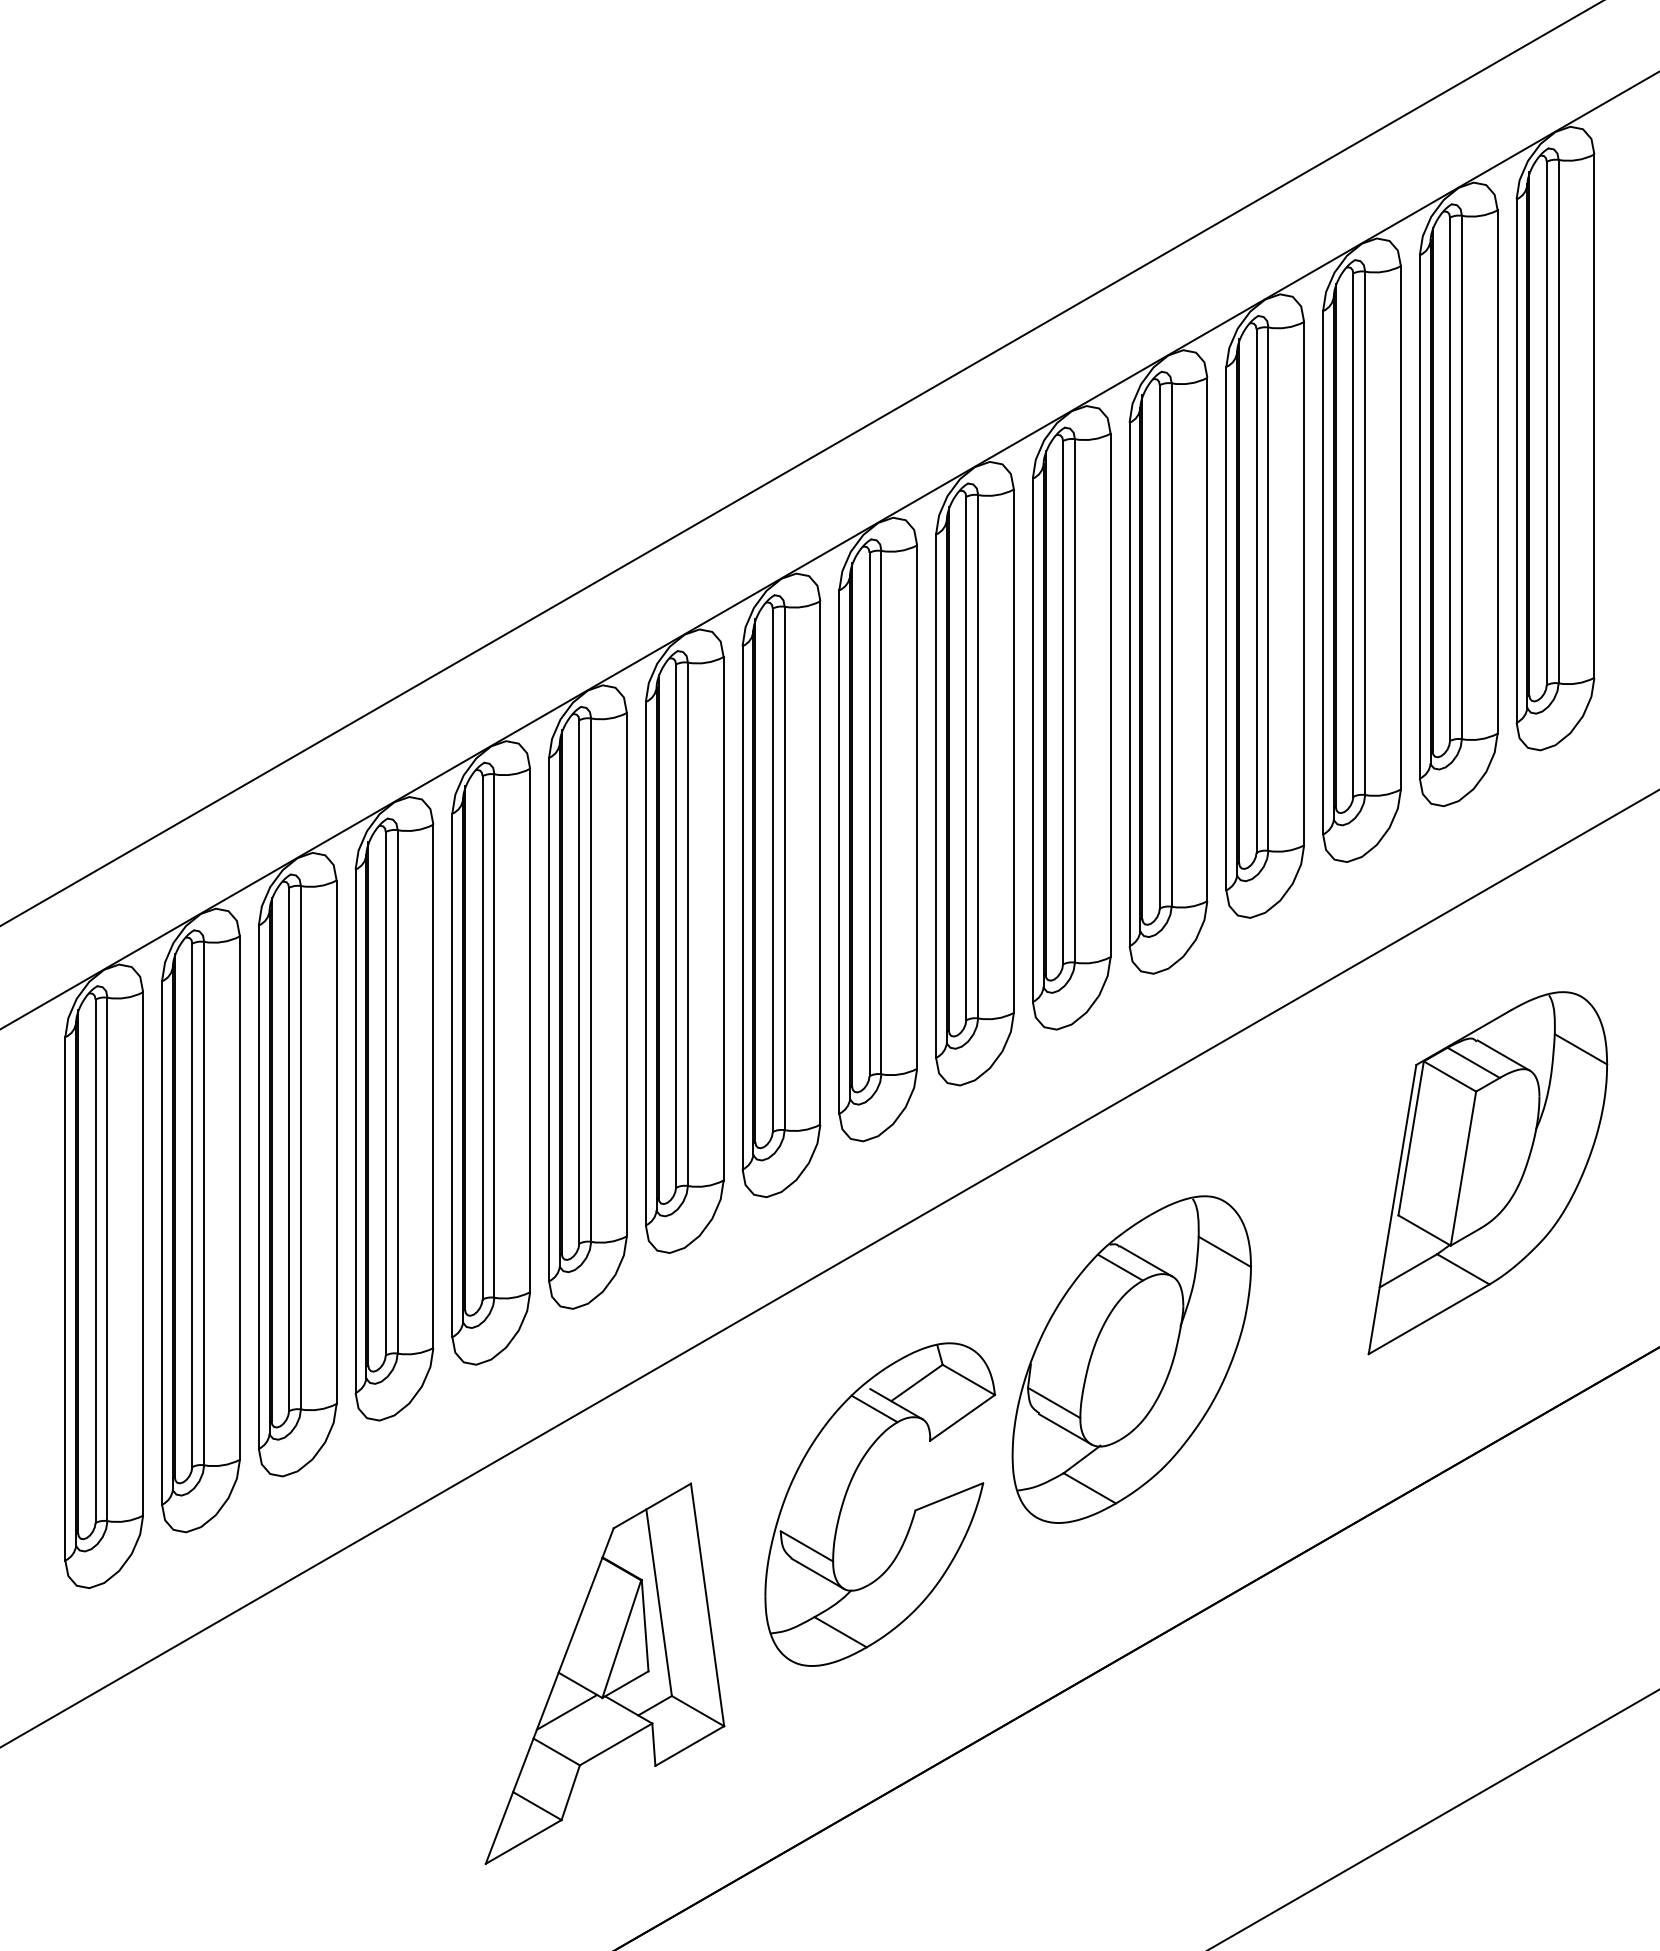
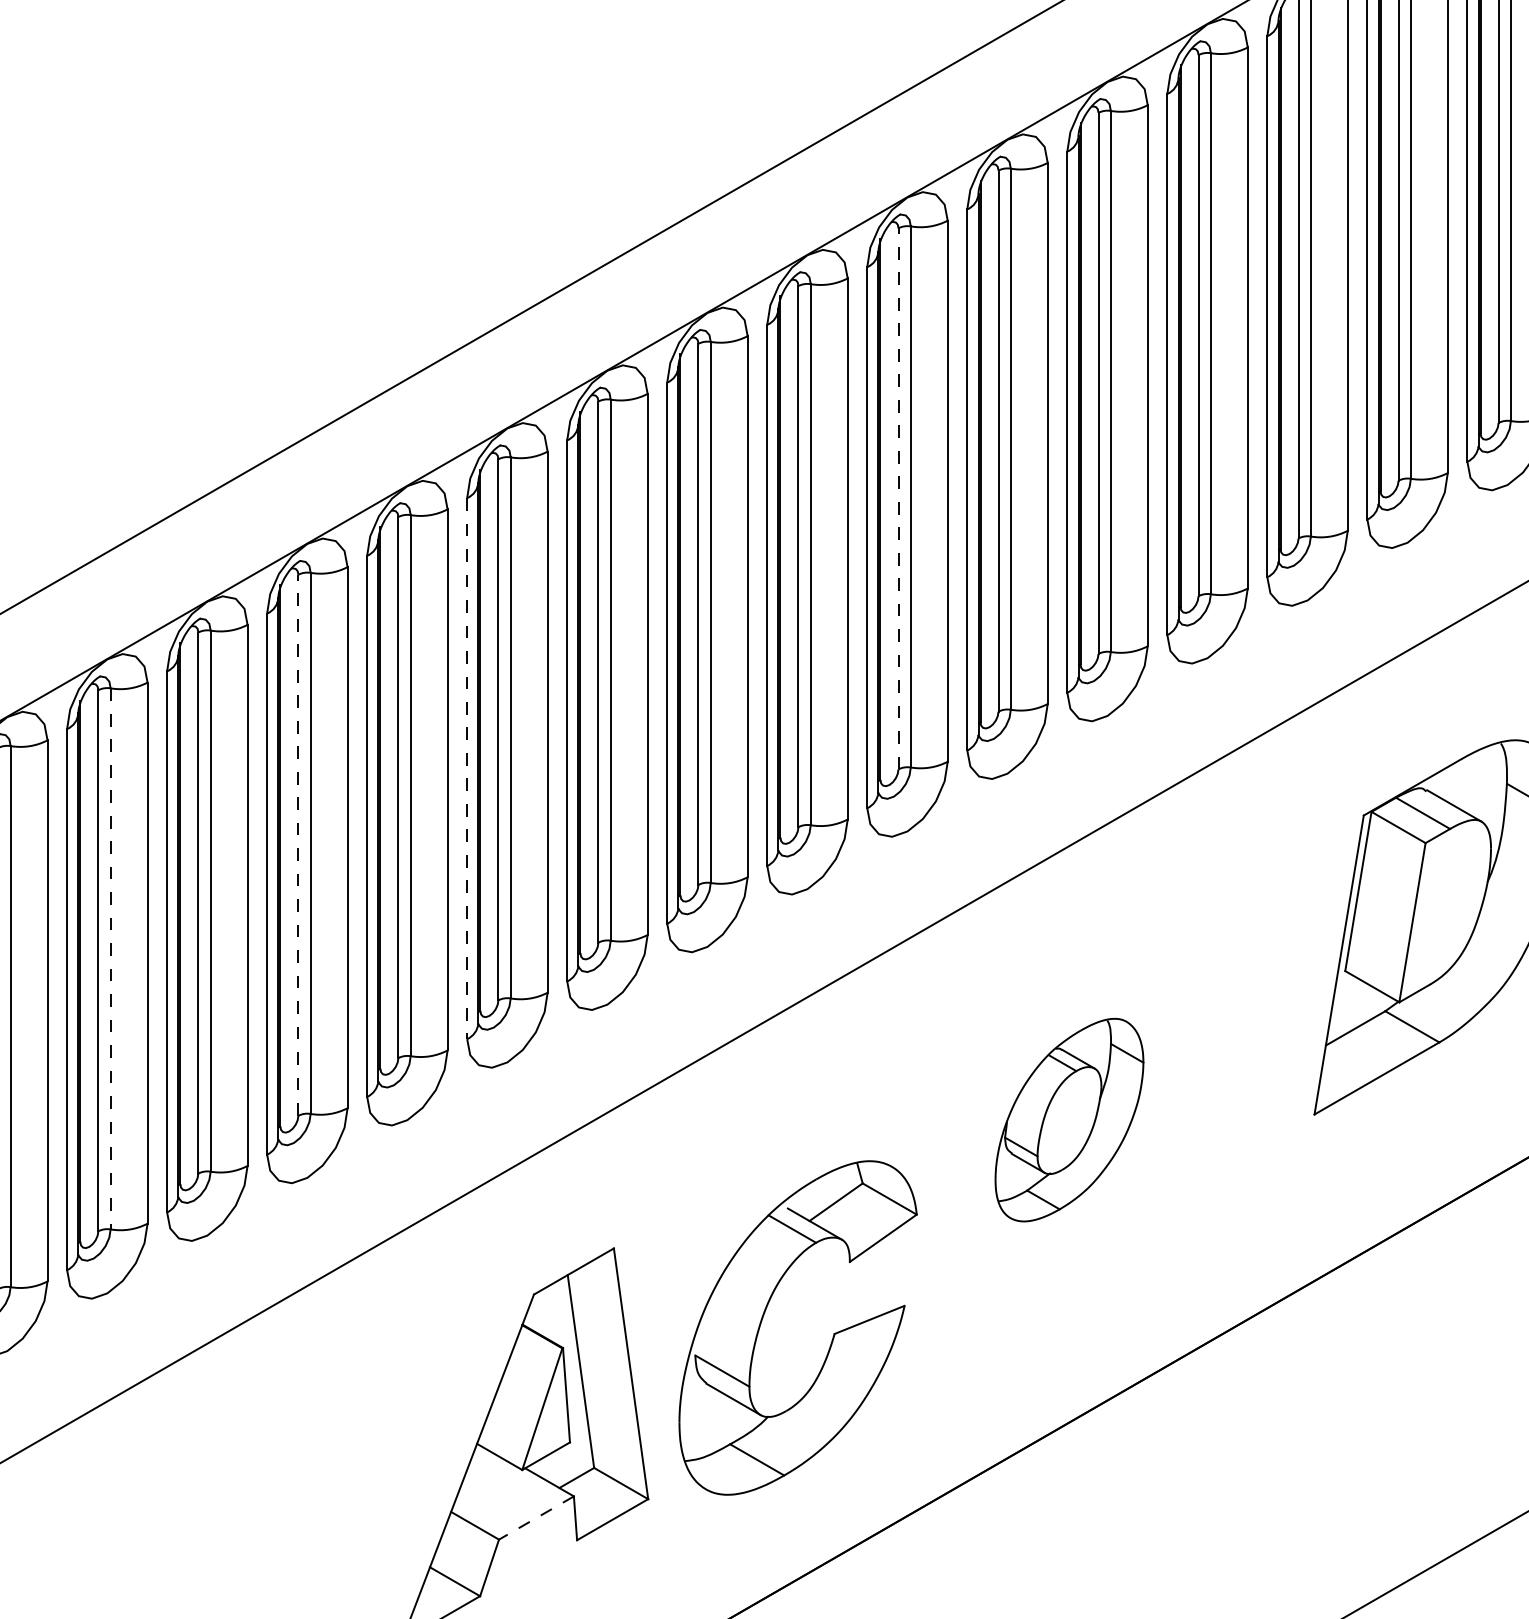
line: (966, 758) -> (898, 498), solid -> dashed
line: (549, 1019) -> (467, 768), solid -> dashed
line: (385, 1093) -> (298, 845), solid -> dashed
line: (204, 1203) -> (110, 958), solid -> dashed
part: (1131, 1359) -> (1069, 1120), size x0.6
part: (847, 1493) -> (764, 1316), moved
line: (566, 1711) -> (485, 1483), removed
line: (616, 1744) -> (536, 1518), solid -> dashed

